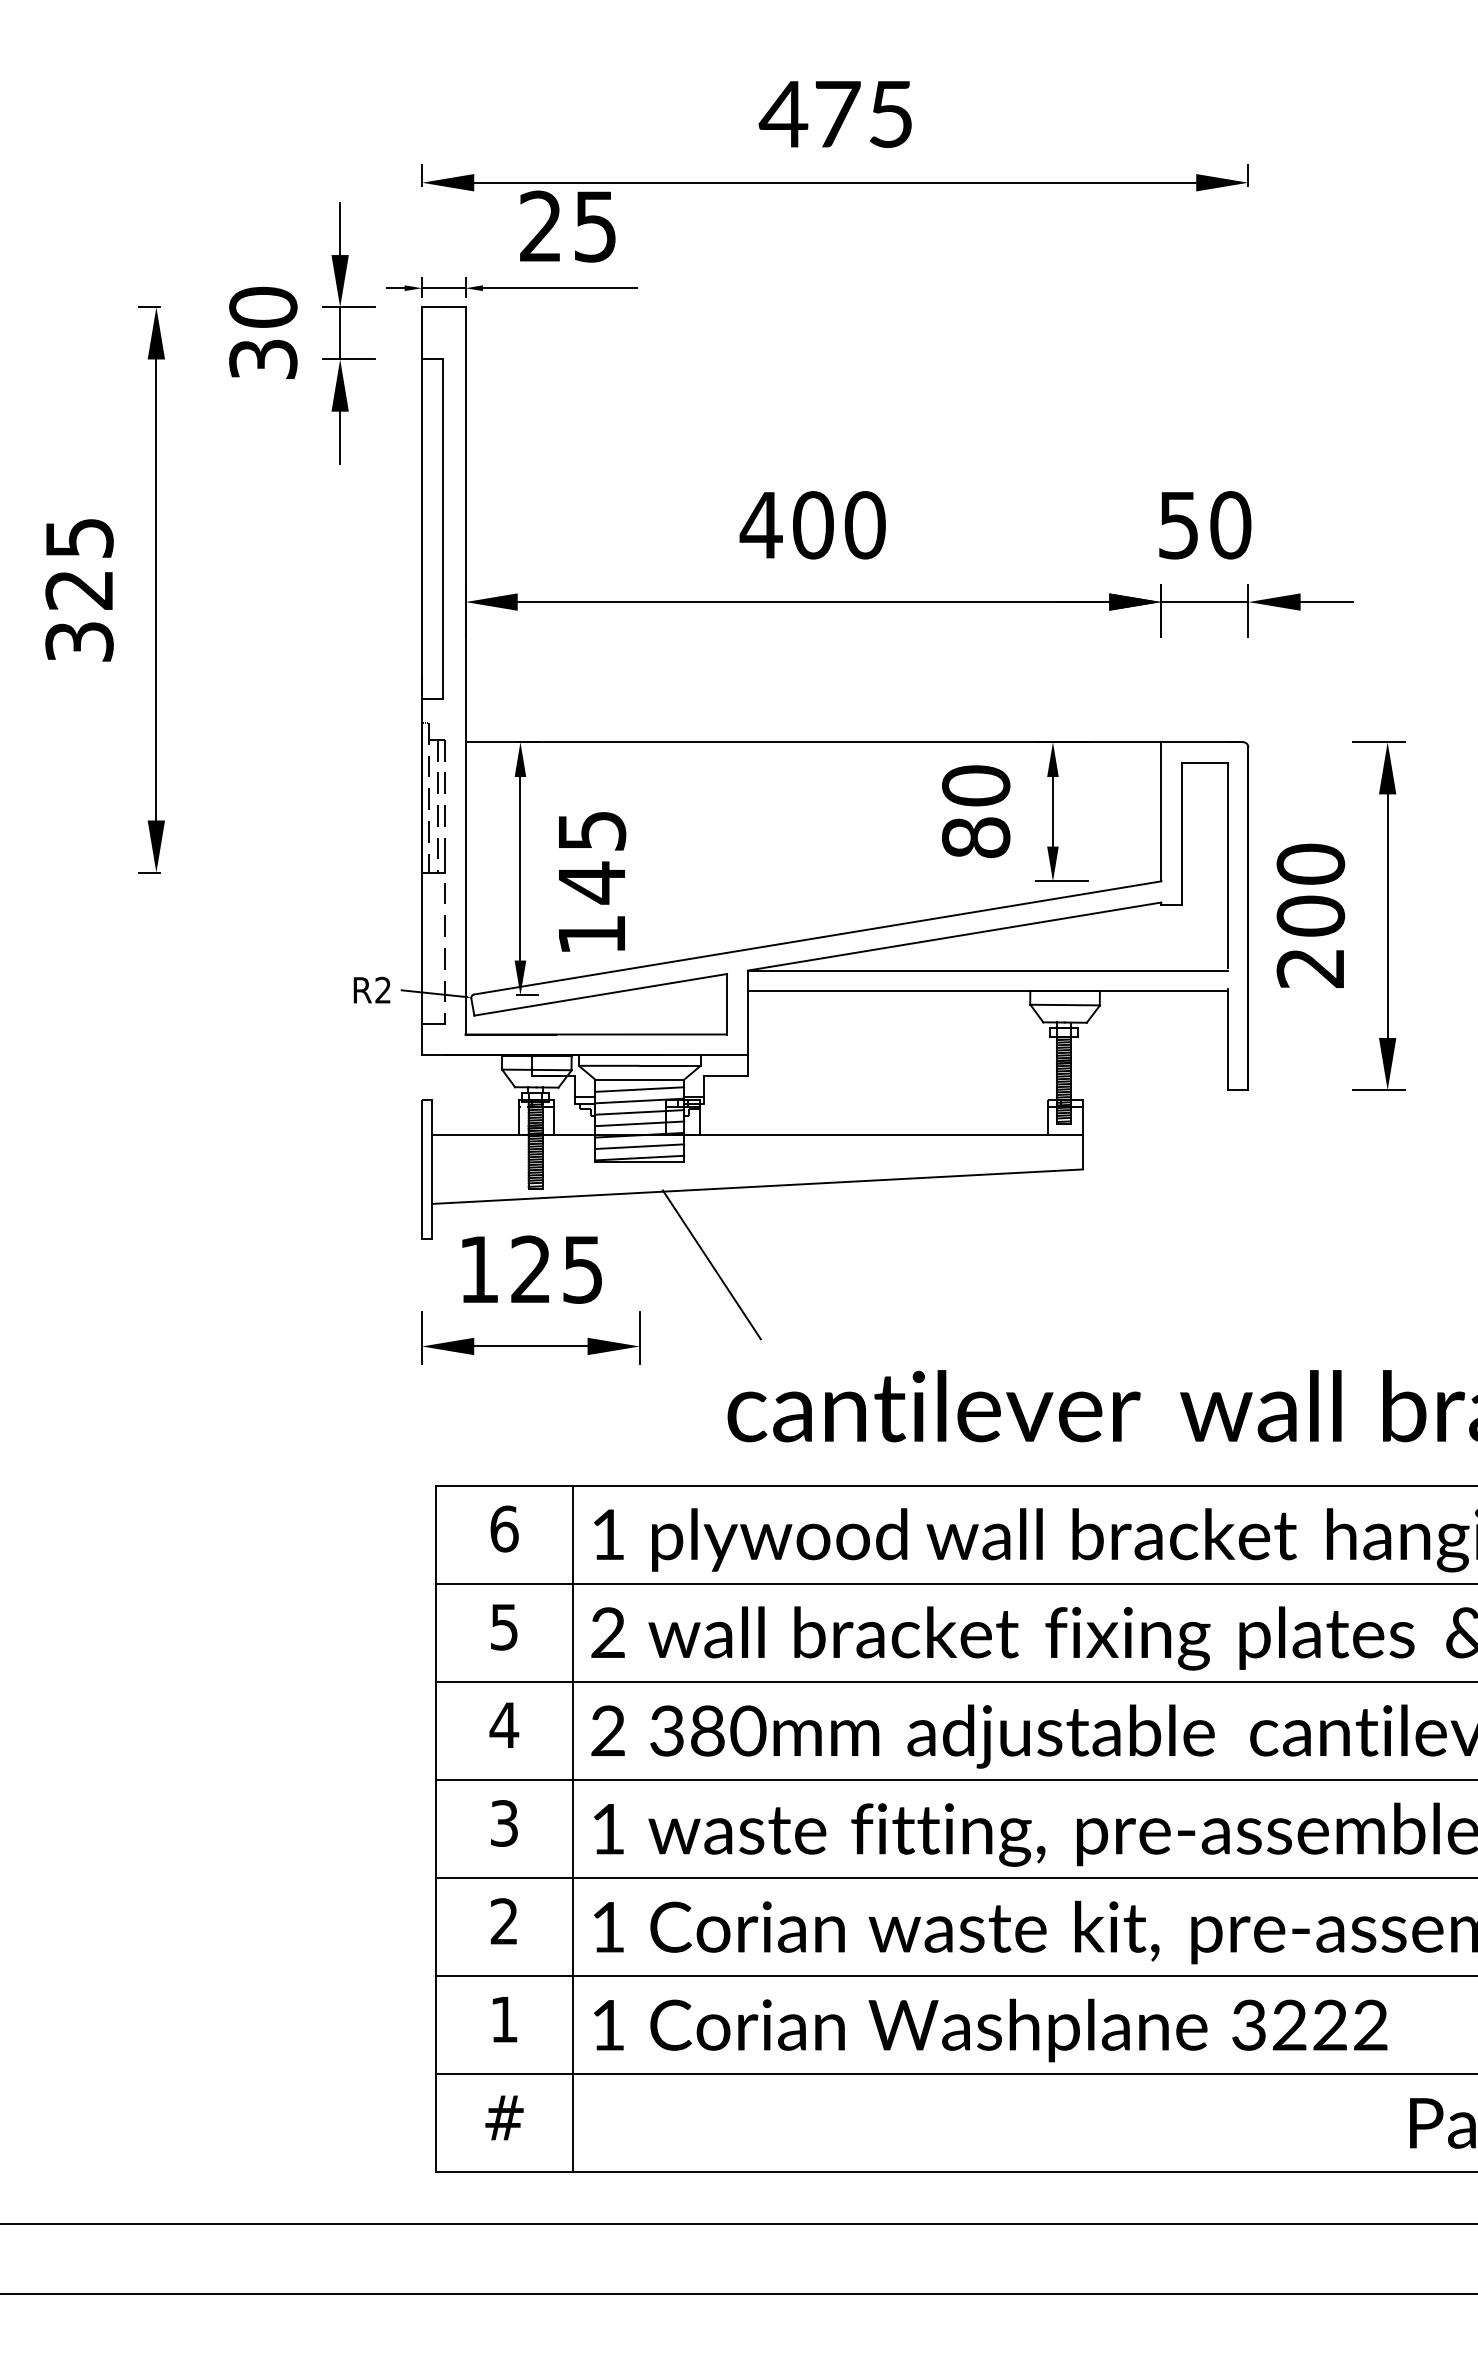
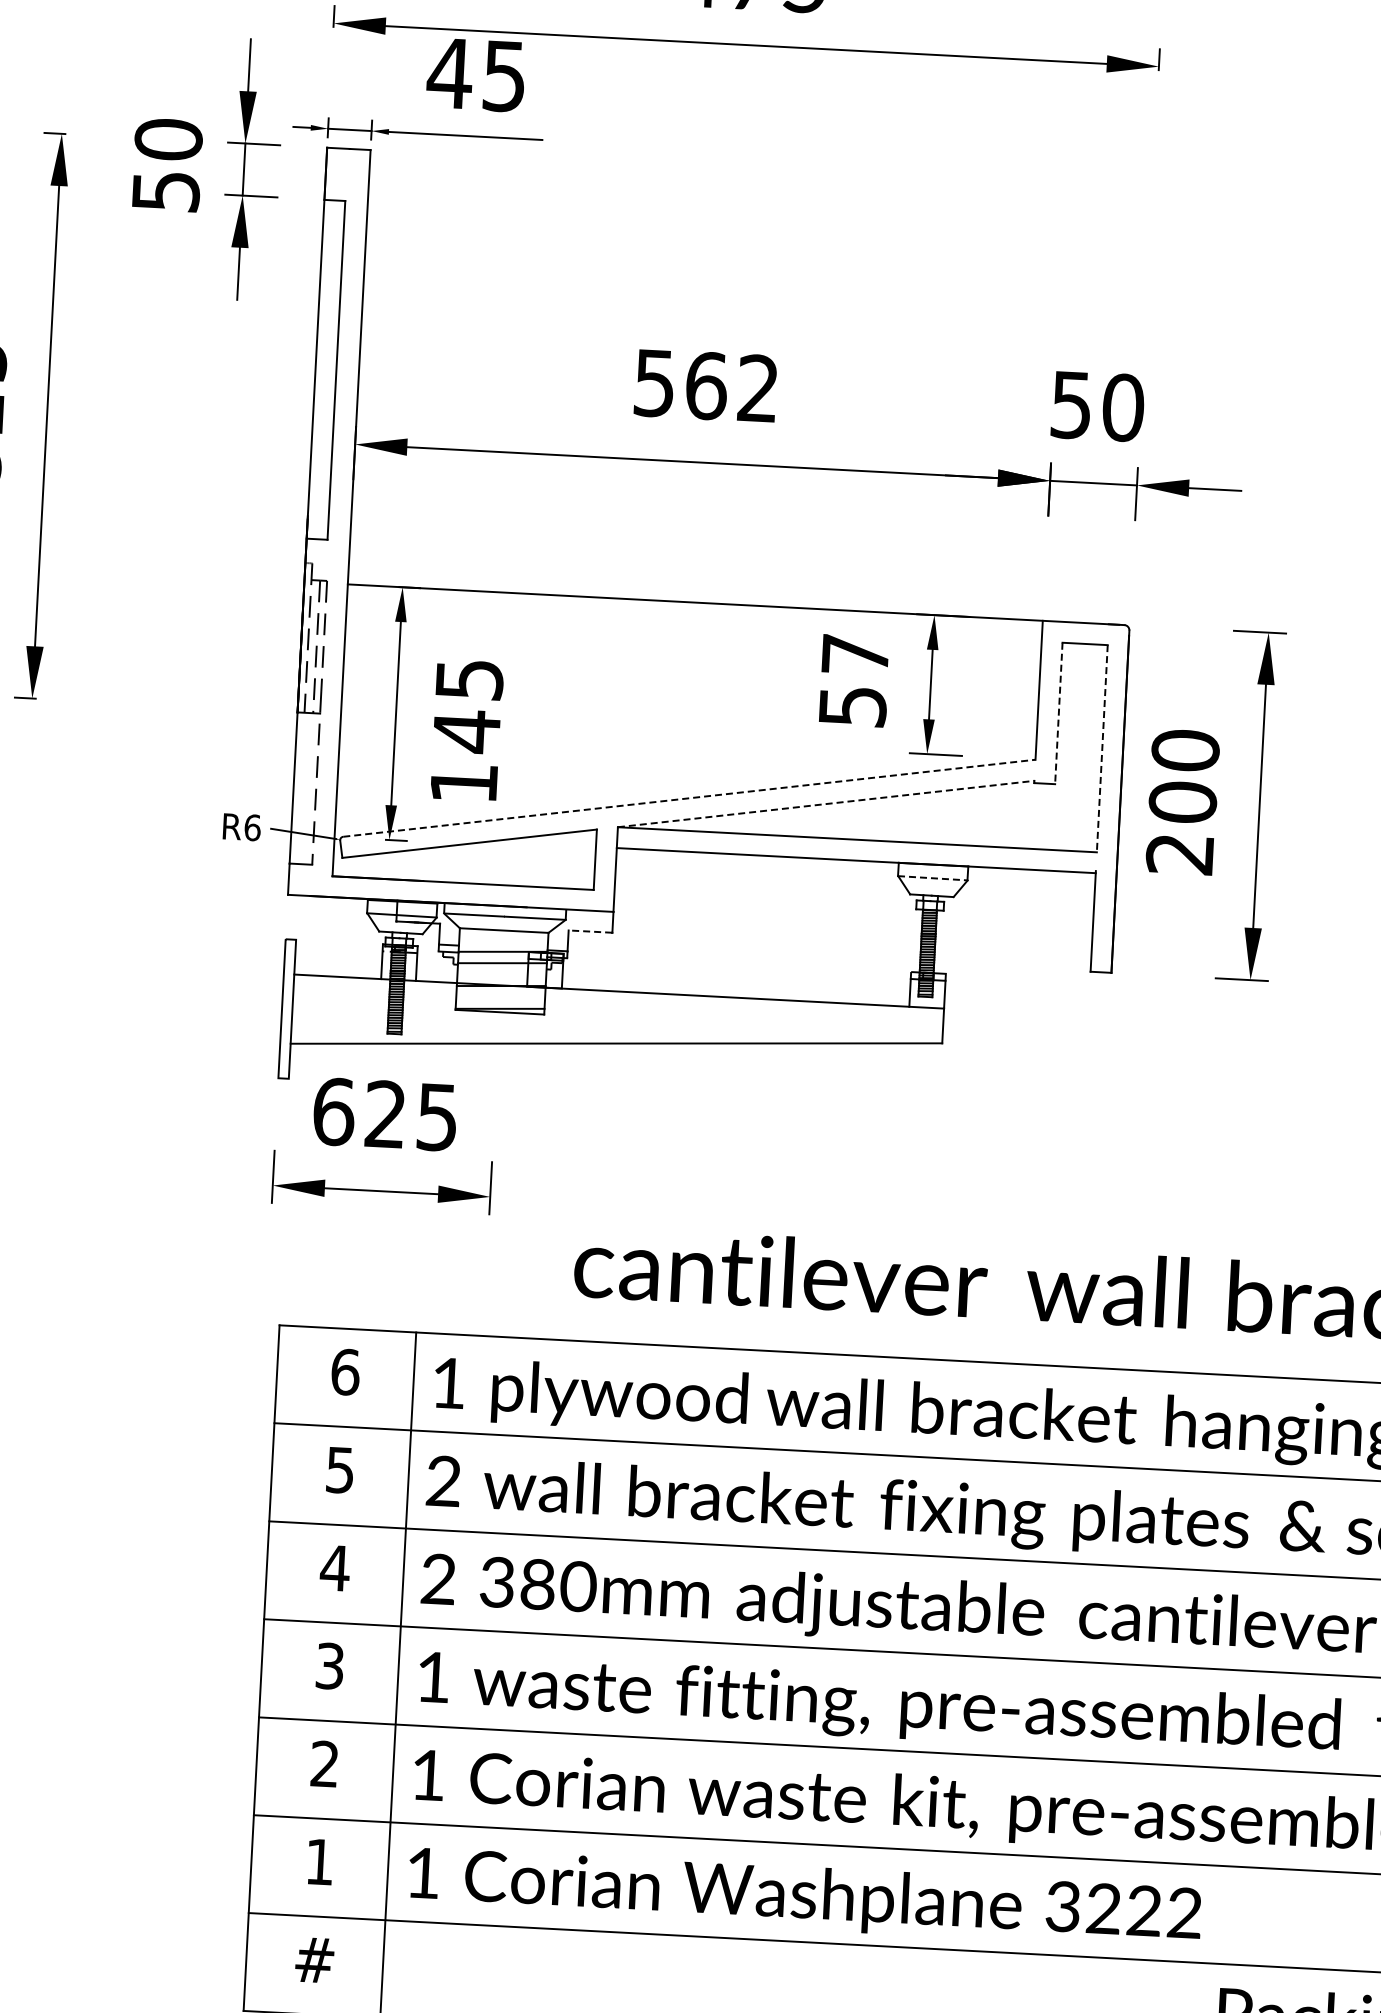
text: (540, 225) -> (449, 72), 25 -> 45
text: (263, 358) -> (166, 190), 30 -> 50
text: (812, 525) -> (705, 386), 400 -> 562
text: (976, 811) -> (854, 680), 80 -> 57
line: (1182, 833) -> (1059, 713), solid -> dashed
line: (1227, 865) -> (1102, 747), solid -> dashed
line: (954, 936) -> (825, 804), solid -> dashed
line: (818, 937) -> (690, 797), solid -> dashed
text: (383, 989) -> (252, 827), R2 -> R6
line: (1065, 1005) -> (933, 878), solid -> dashed
line: (725, 1076) -> (589, 931), solid -> dashed
line: (639, 1089) -> (503, 940), removed
line: (639, 1123) -> (501, 974), removed
line: (639, 1146) -> (500, 997), removed
line: (711, 1264) -> (566, 1118), removed
text: (479, 1269) -> (334, 1111), 125 -> 625

